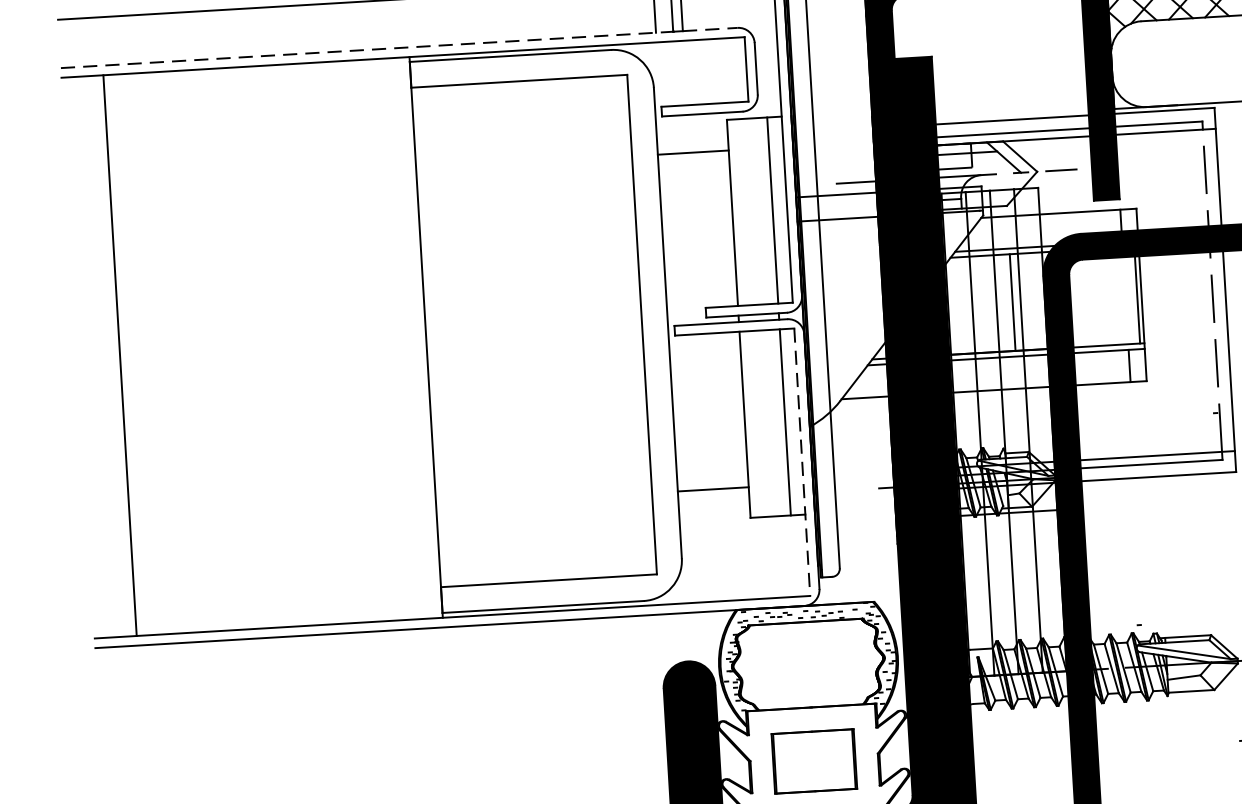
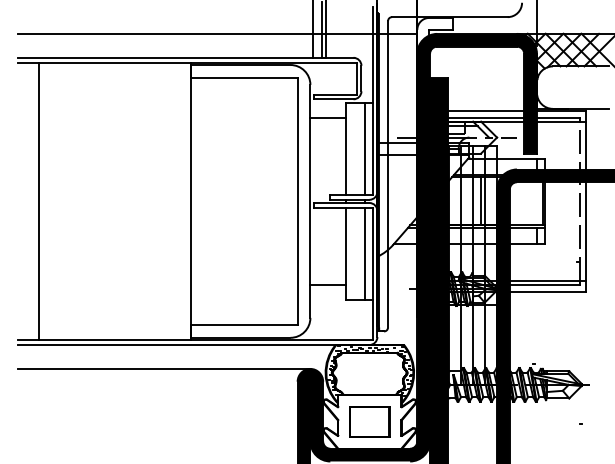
line: (398, 47) -> (185, 57), dashed -> solid
line: (802, 463) -> (372, 274), dashed -> solid
line: (393, 678) -> (164, 368), added

